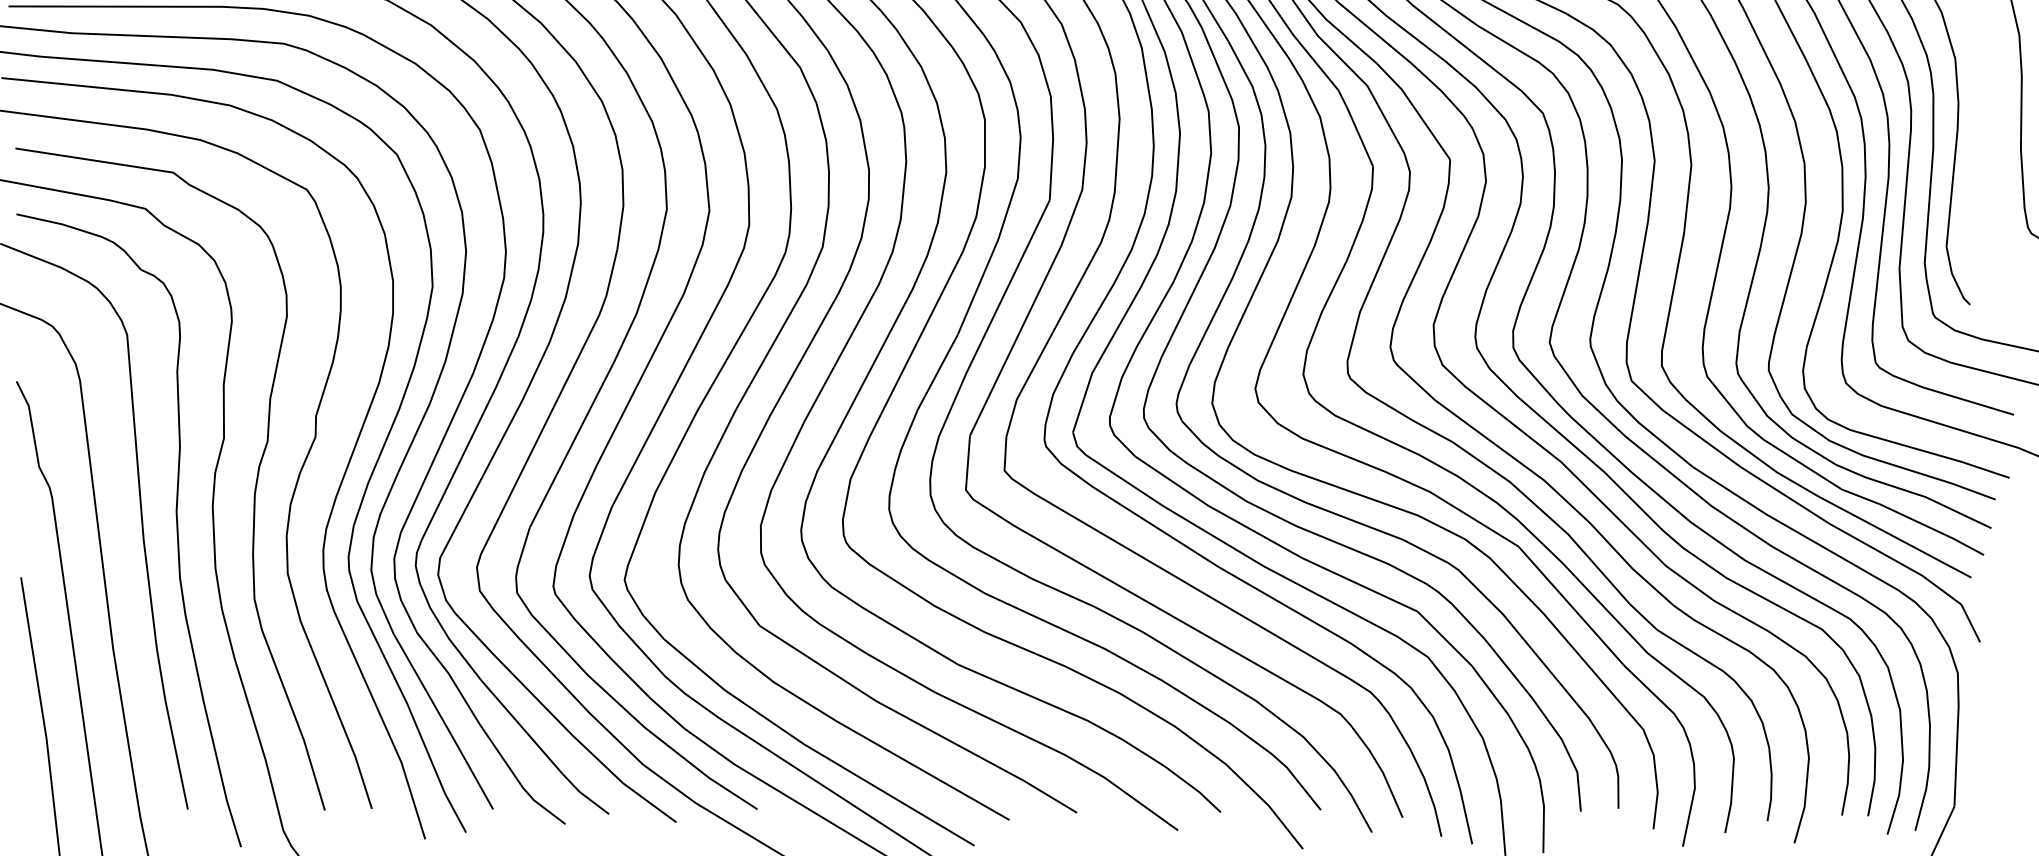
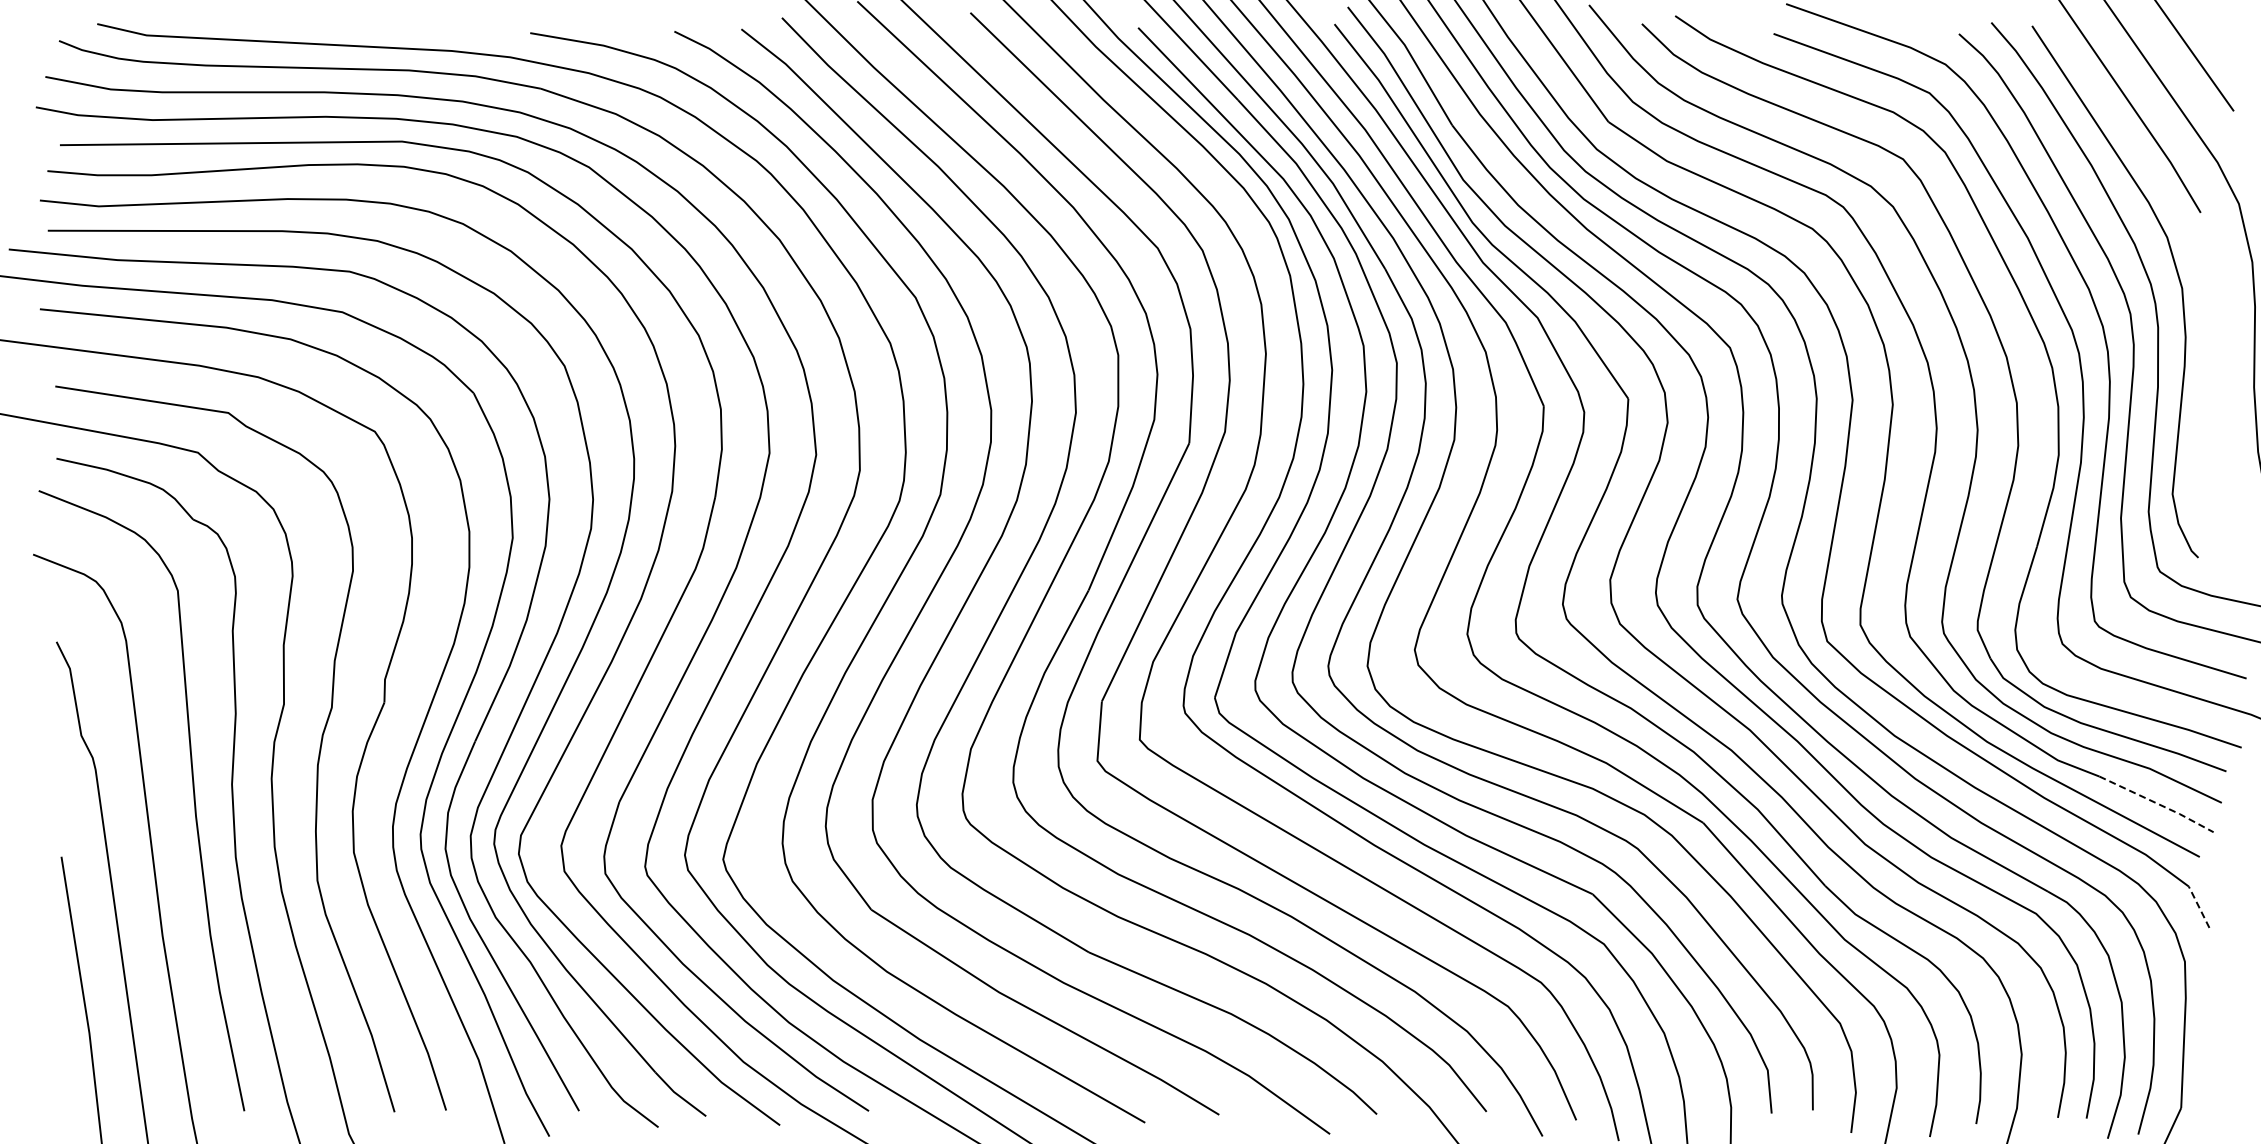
line: (1933, 528) -> (2158, 803), solid -> dashed
line: (1970, 622) -> (2198, 906), solid -> dashed

